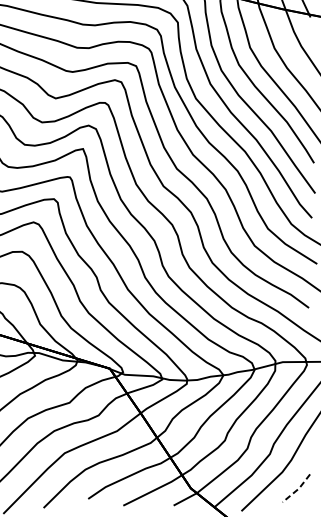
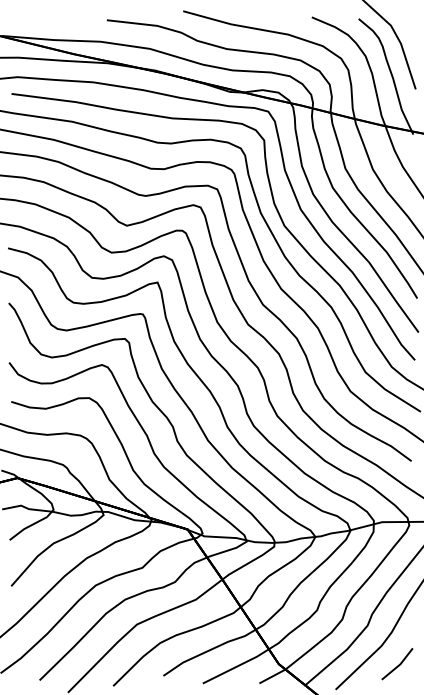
line: (297, 489) -> (398, 665), dashed -> solid

